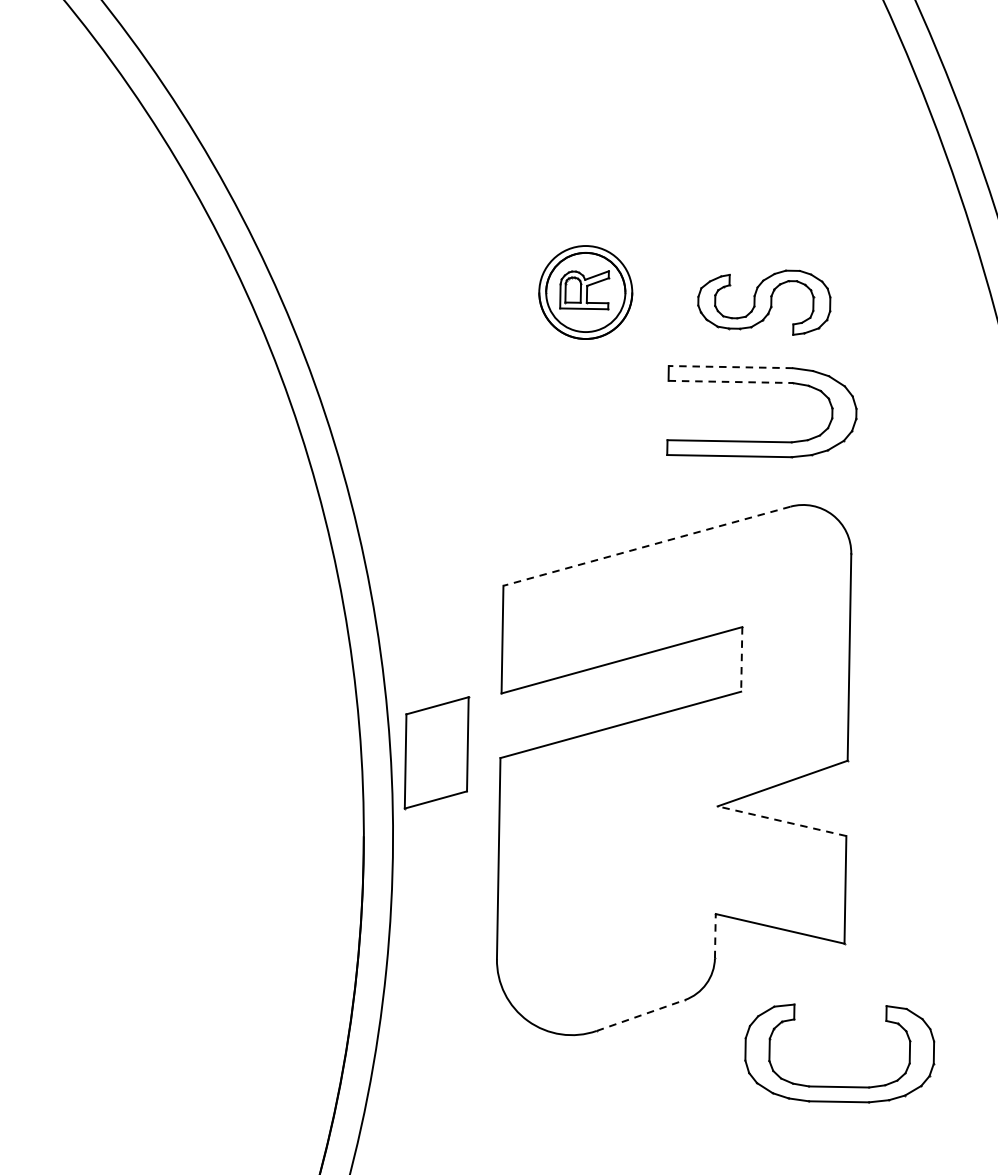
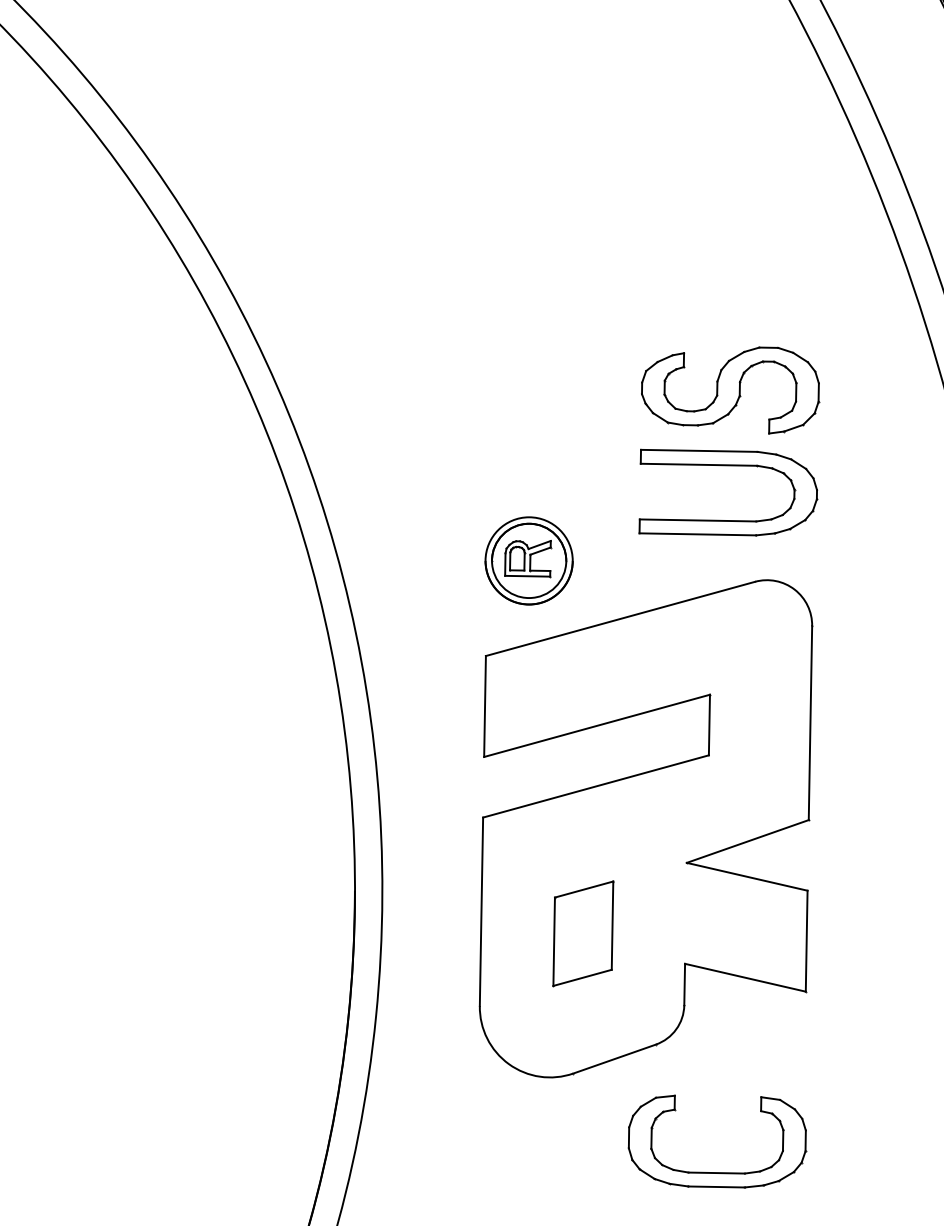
part: (585, 292) -> (528, 560), moved
part: (764, 302) -> (730, 390), size x1.43
line: (730, 366) -> (698, 450), dashed -> solid
line: (731, 381) -> (699, 464), dashed -> solid
line: (646, 545) -> (620, 618), dashed -> solid
line: (741, 659) -> (709, 725), dashed -> solid
part: (436, 752) -> (583, 933), moved
line: (782, 820) -> (747, 876), dashed -> solid
line: (715, 936) -> (684, 984), dashed -> solid
line: (640, 1016) -> (614, 1059), dashed -> solid
part: (839, 1086) -> (717, 1172), moved

